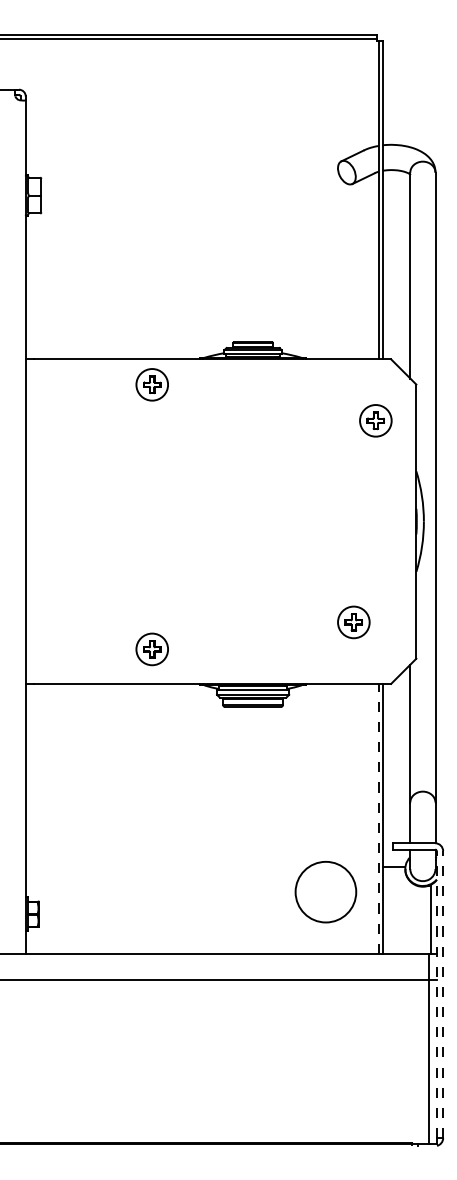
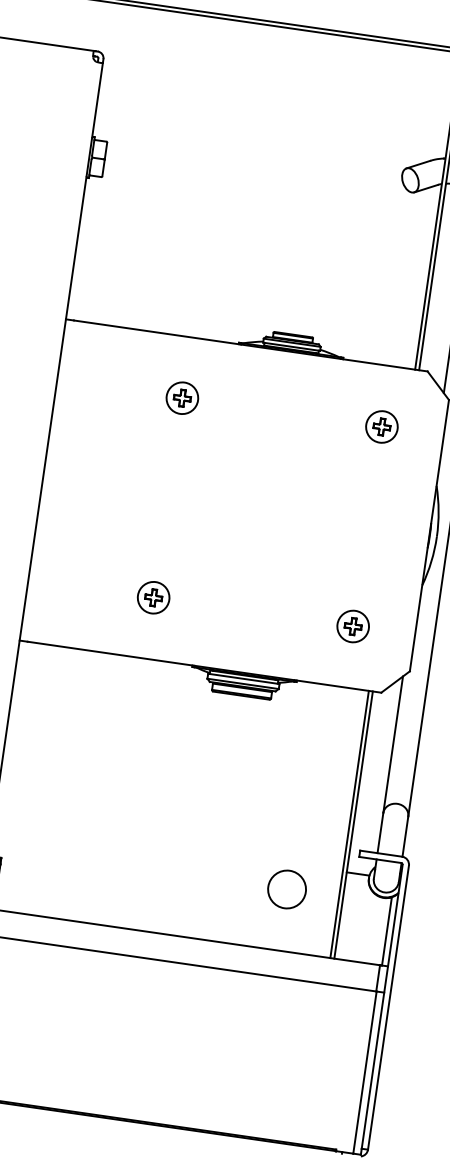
part: (151, 384) -> (181, 397), moved
part: (375, 420) -> (381, 426), moved
part: (151, 649) -> (152, 597), moved
line: (378, 818) -> (349, 824), dashed -> solid
circle: (325, 892) -> (286, 889), size x0.62
line: (436, 994) -> (381, 1006), dashed -> solid
line: (443, 994) -> (388, 1007), dashed -> solid

